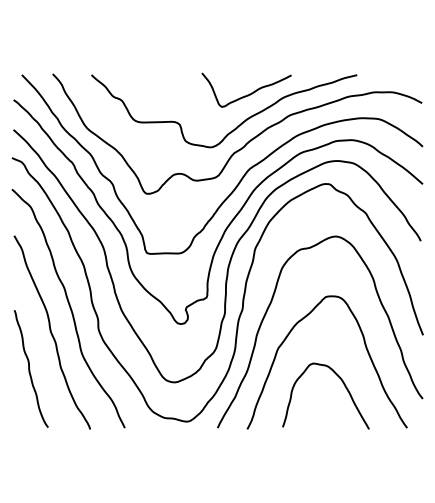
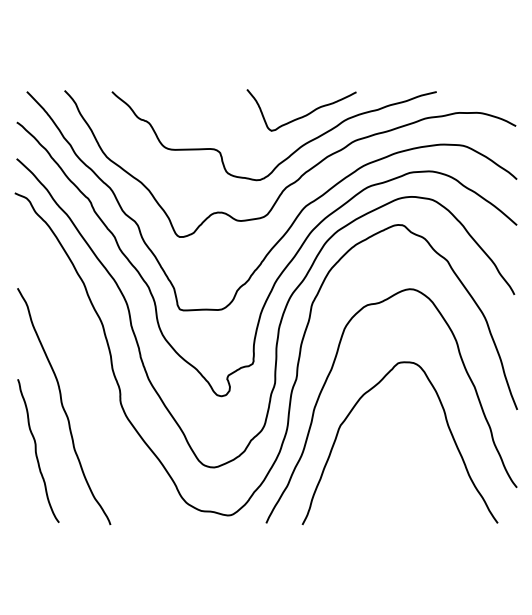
curve: (69, 308) -> (85, 377), removed
curve: (344, 386) -> (421, 472), removed

